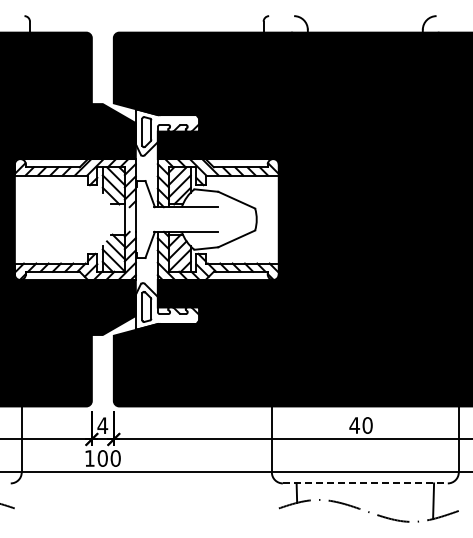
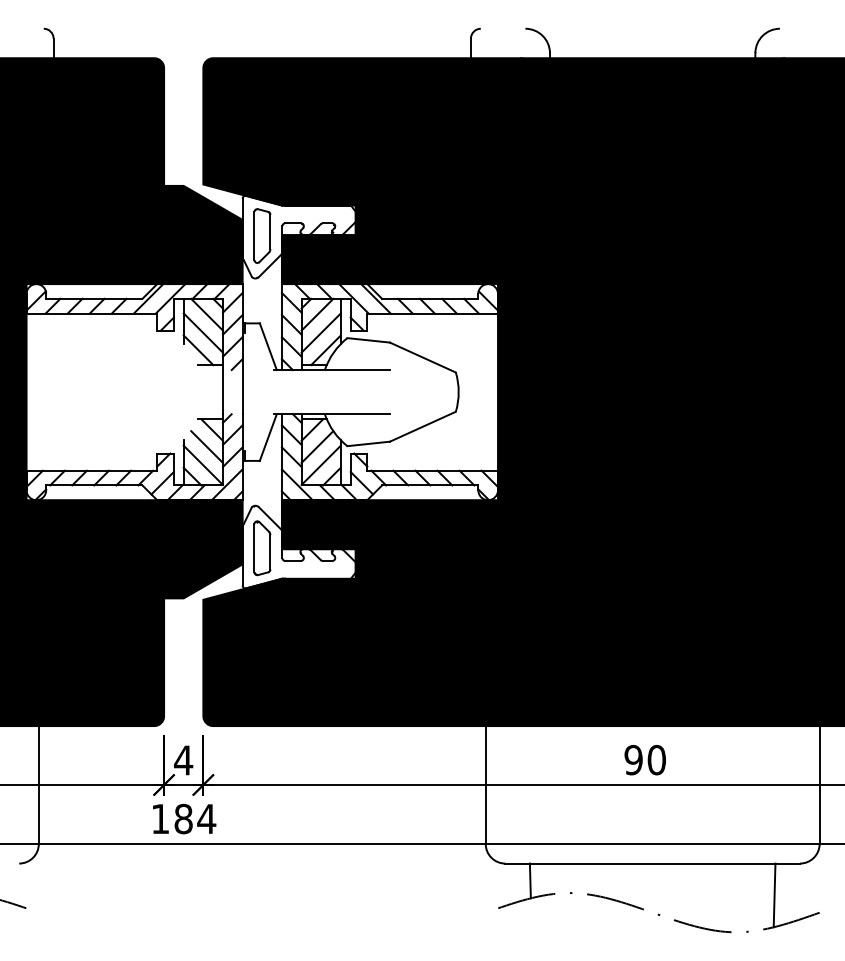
text: (354, 425) -> (633, 760), 40 -> 90
text: (109, 458) -> (195, 819), 100 -> 184
line: (365, 483) -> (652, 863), dashed -> solid

